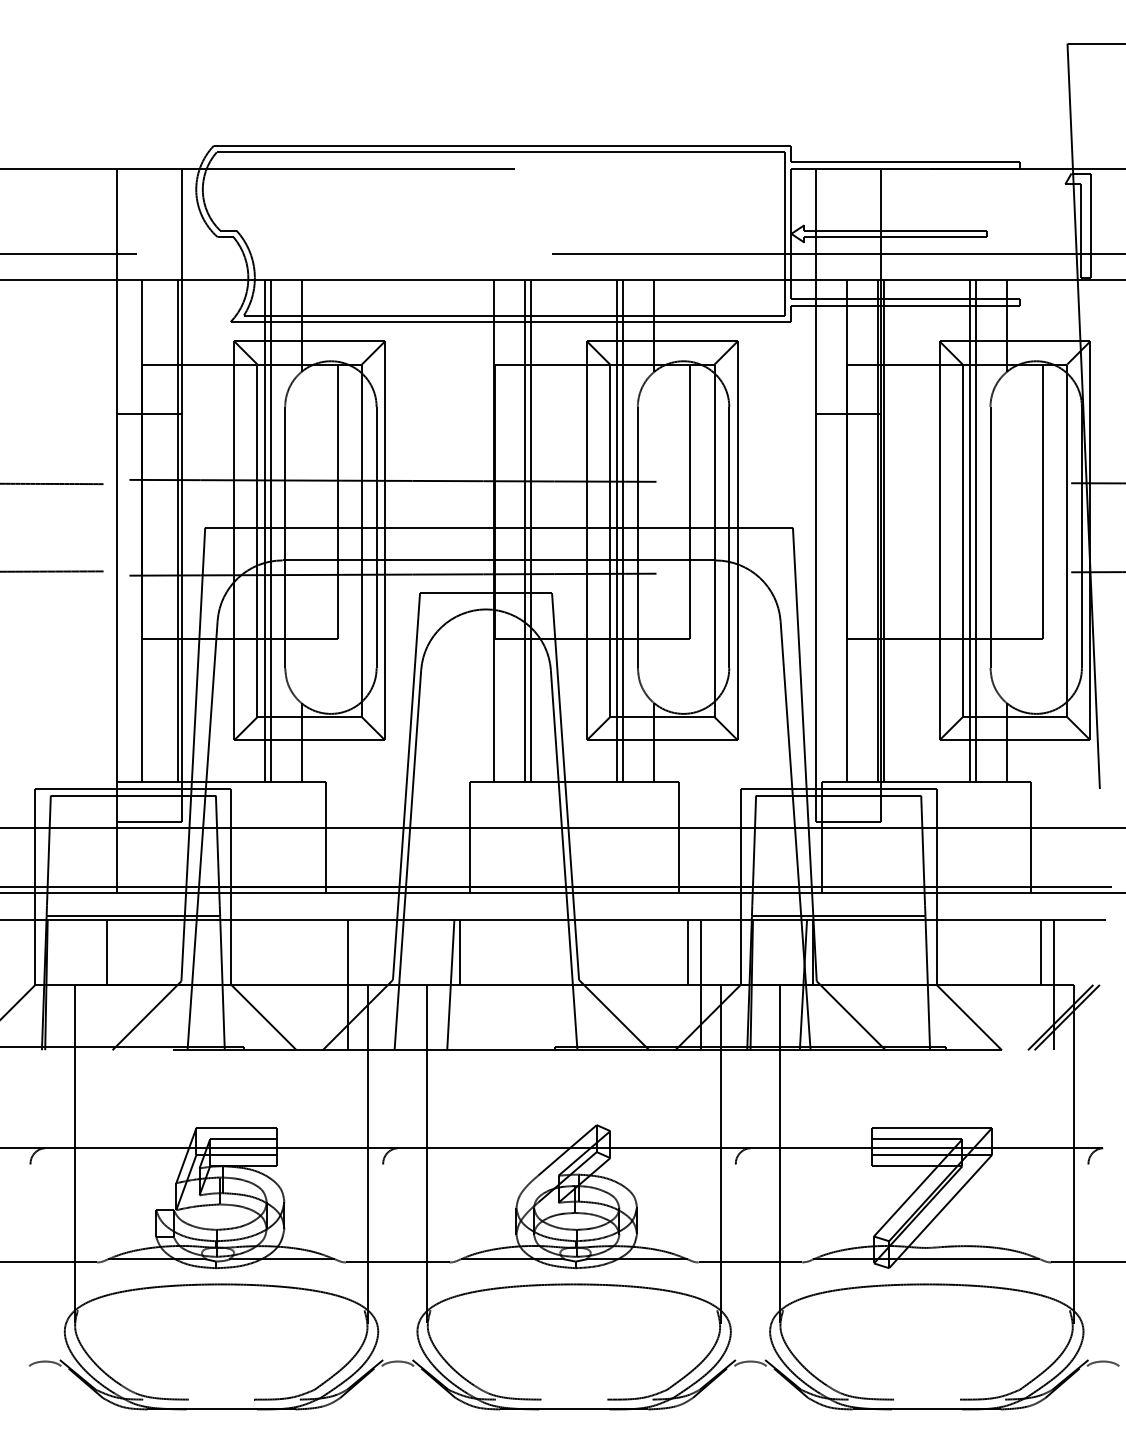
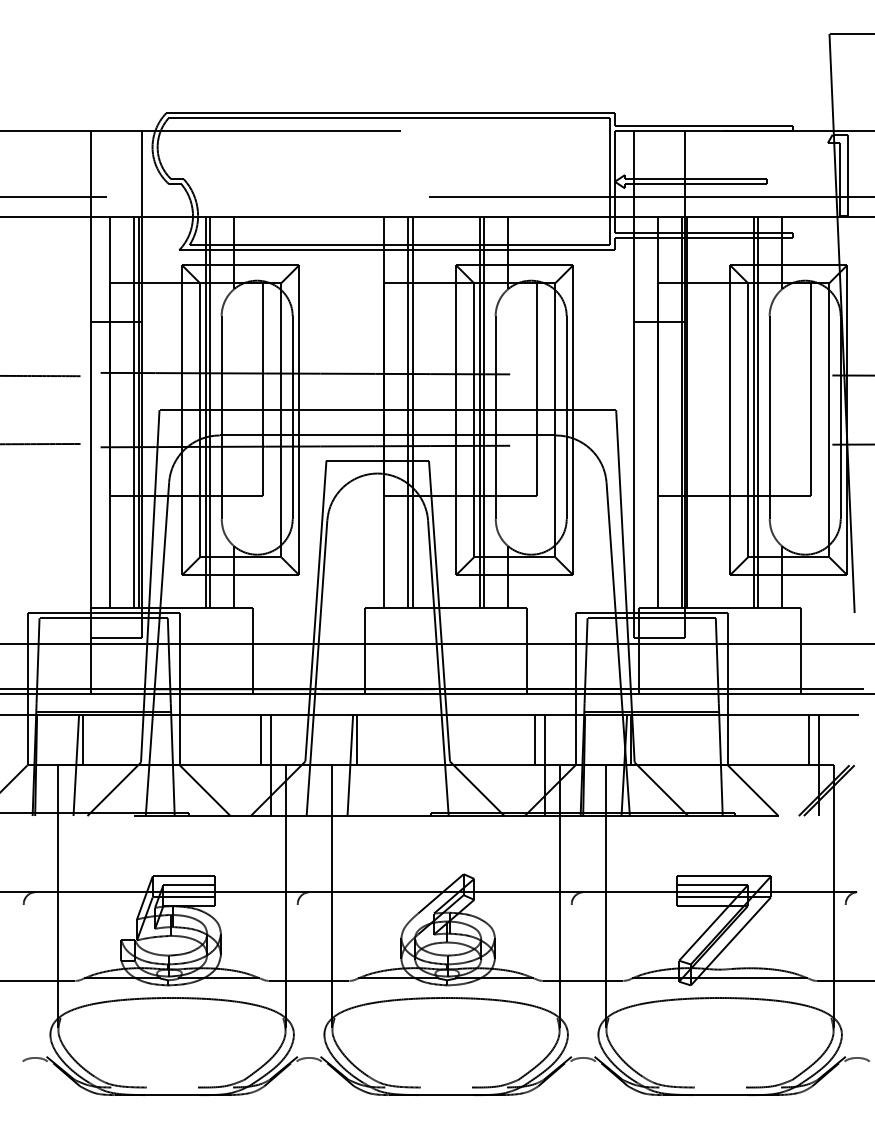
line: (172, 530) -> (134, 412), added
line: (335, 951) -> (260, 739), added
line: (97, 984) -> (75, 764), added

